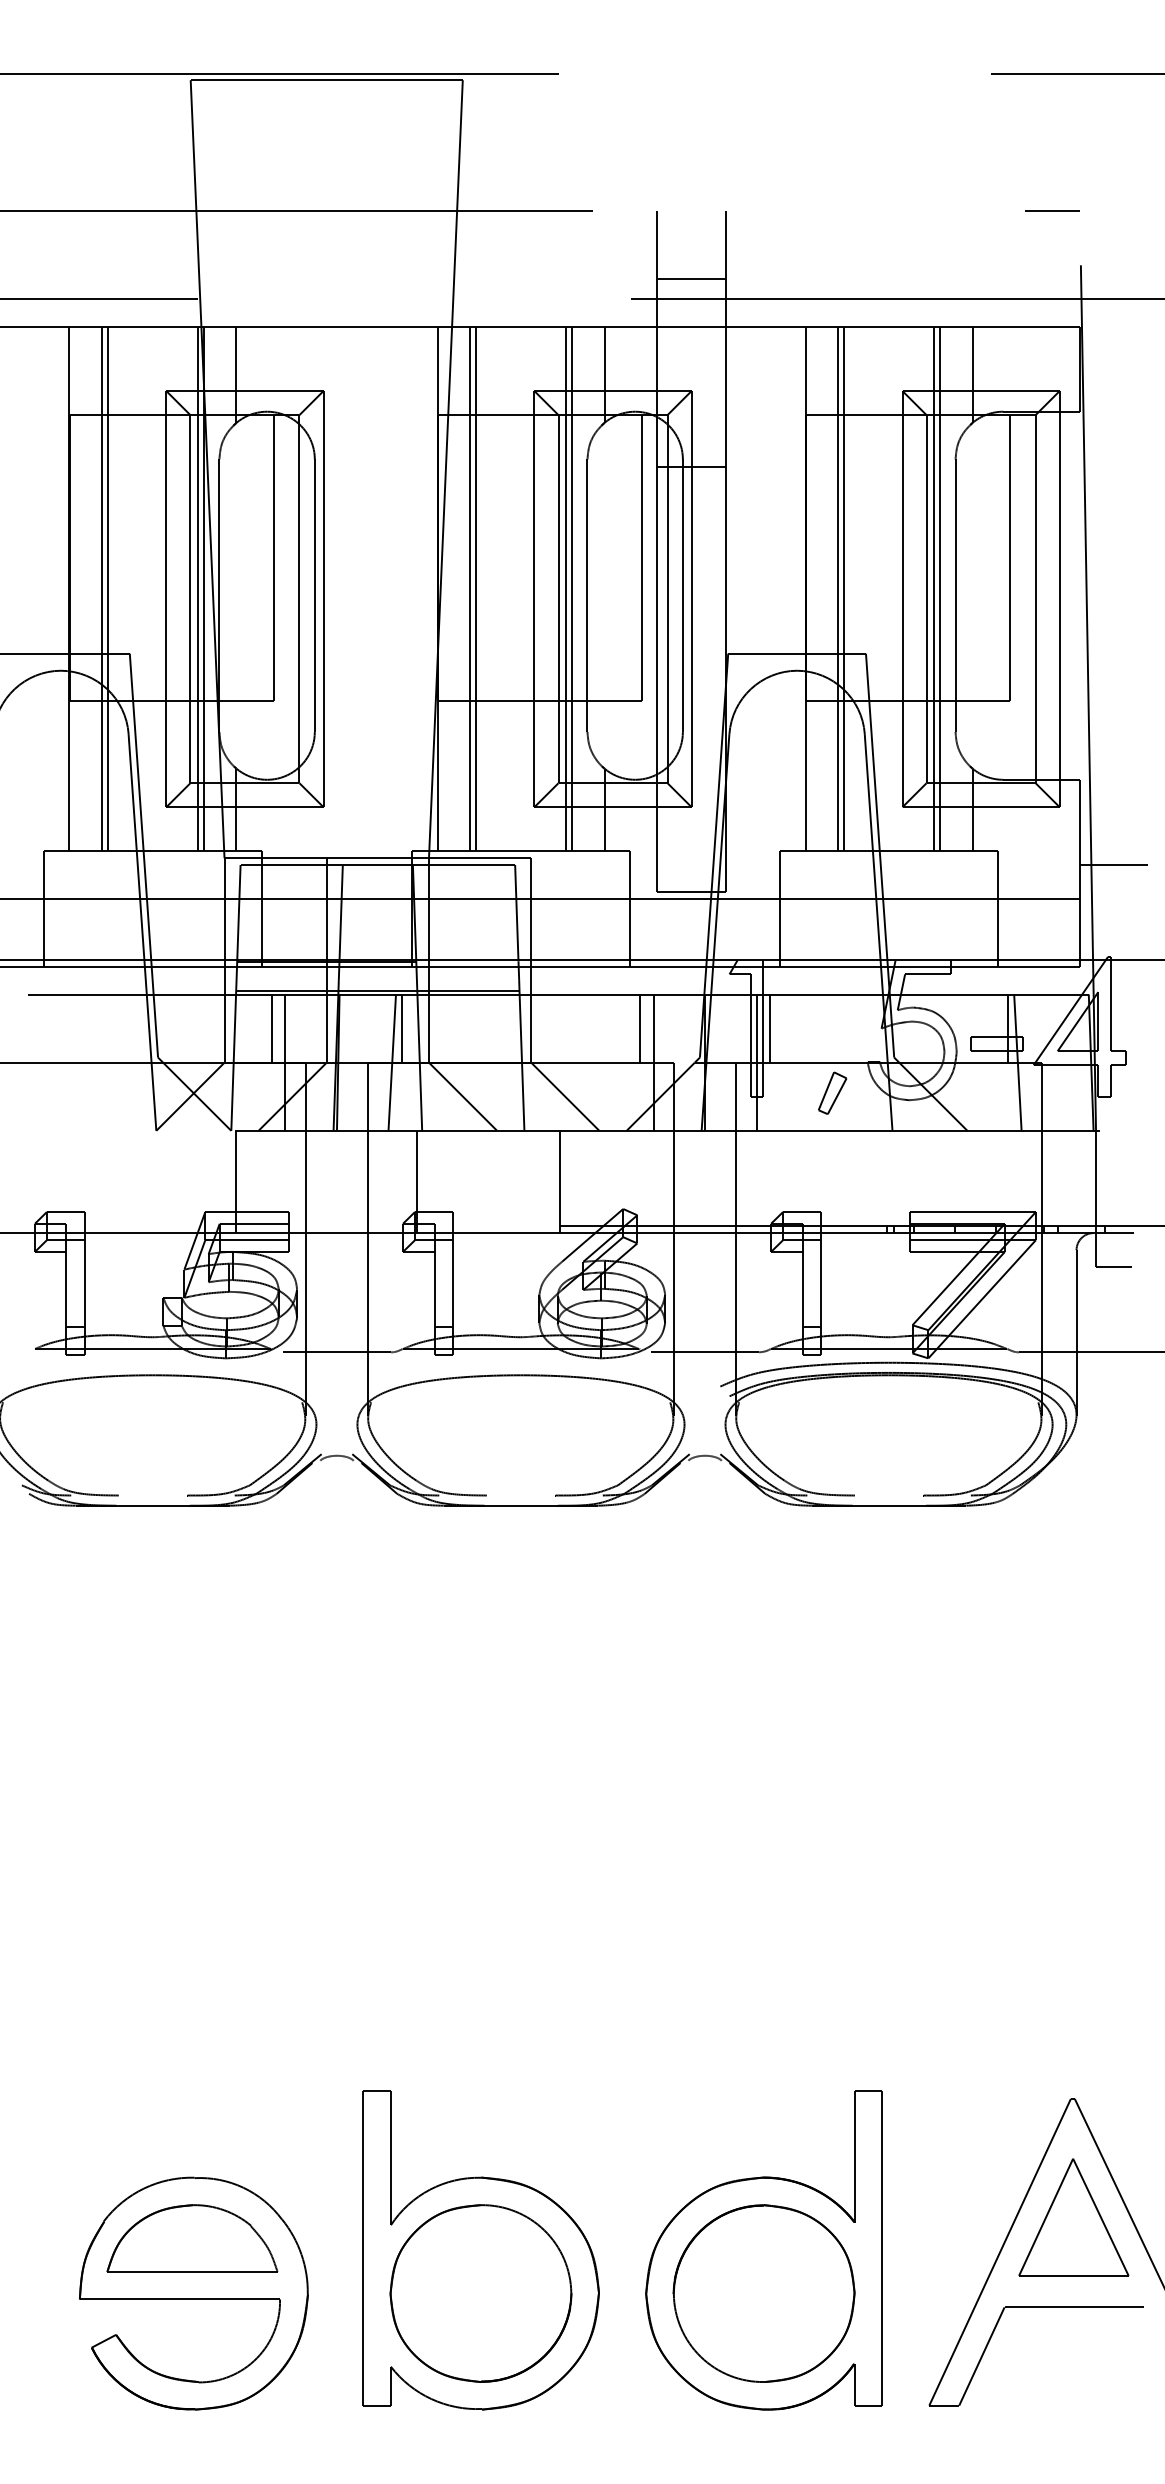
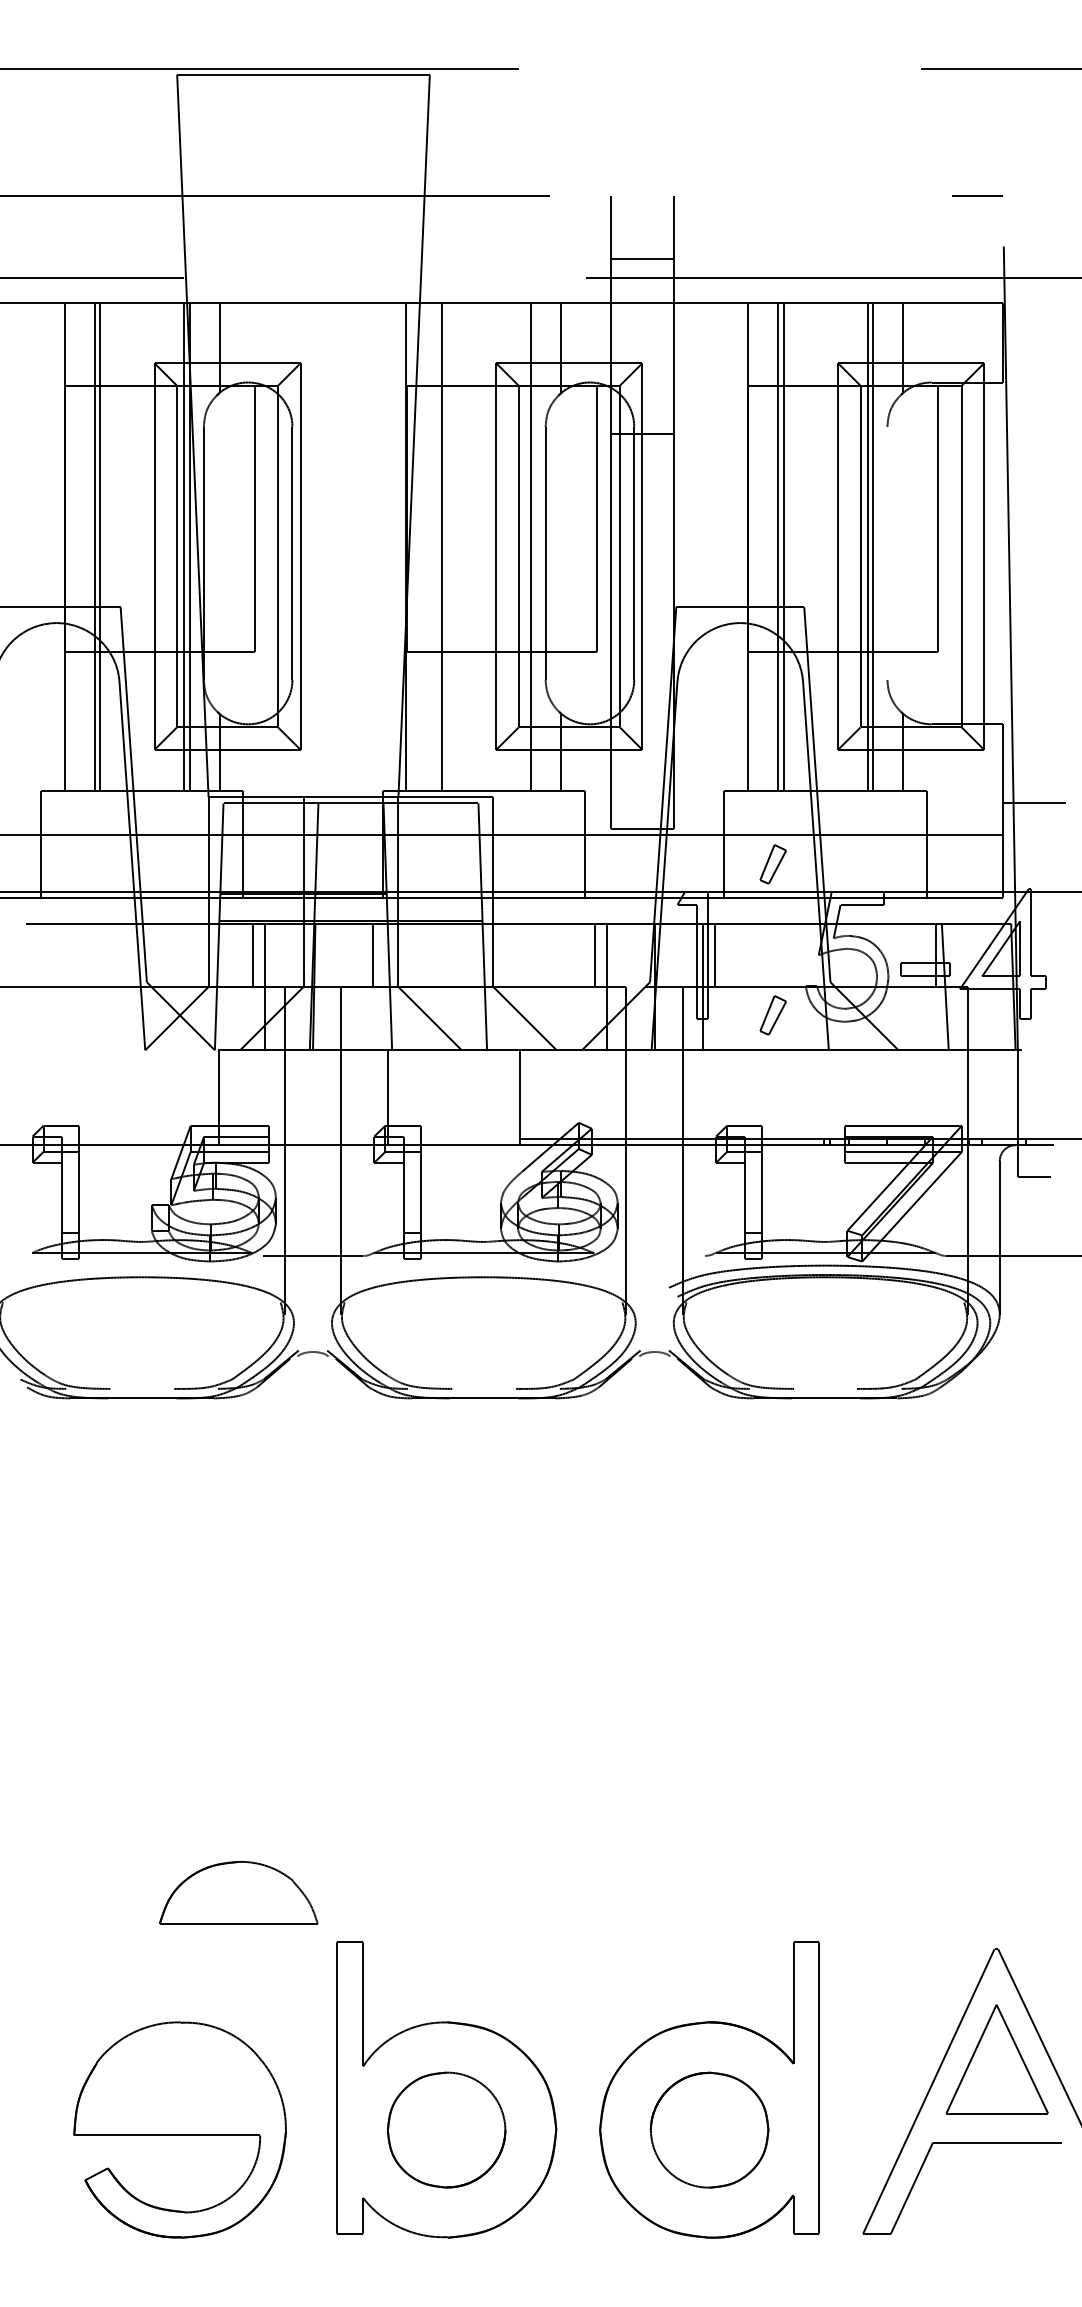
line: (469, 588) -> (436, 546), removed
line: (565, 588) -> (525, 546), removed
line: (955, 595) -> (887, 553), removed
part: (831, 930) -> (772, 864), added
line: (391, 1062) -> (363, 986), removed
line: (704, 1351) -> (654, 1255), removed
part: (192, 2238) -> (238, 1892), moved
part: (480, 2294) -> (446, 2130), size x0.7
part: (763, 2294) -> (709, 2130), size x0.7

